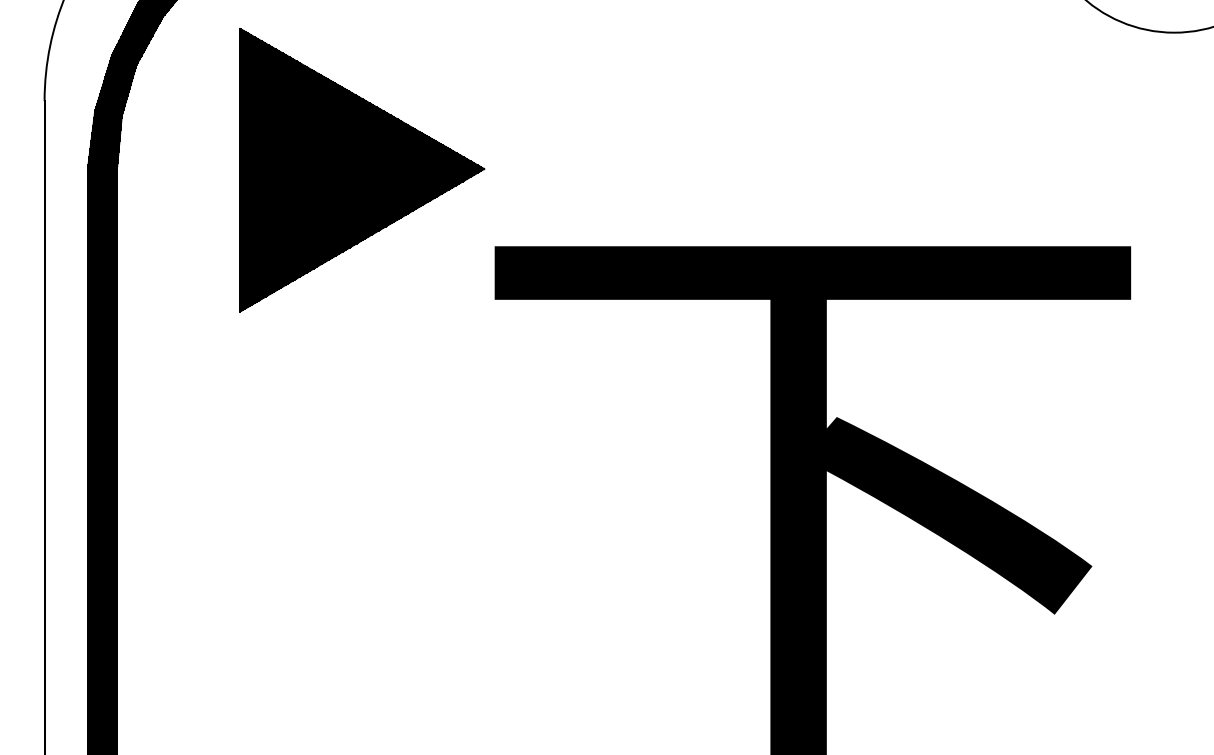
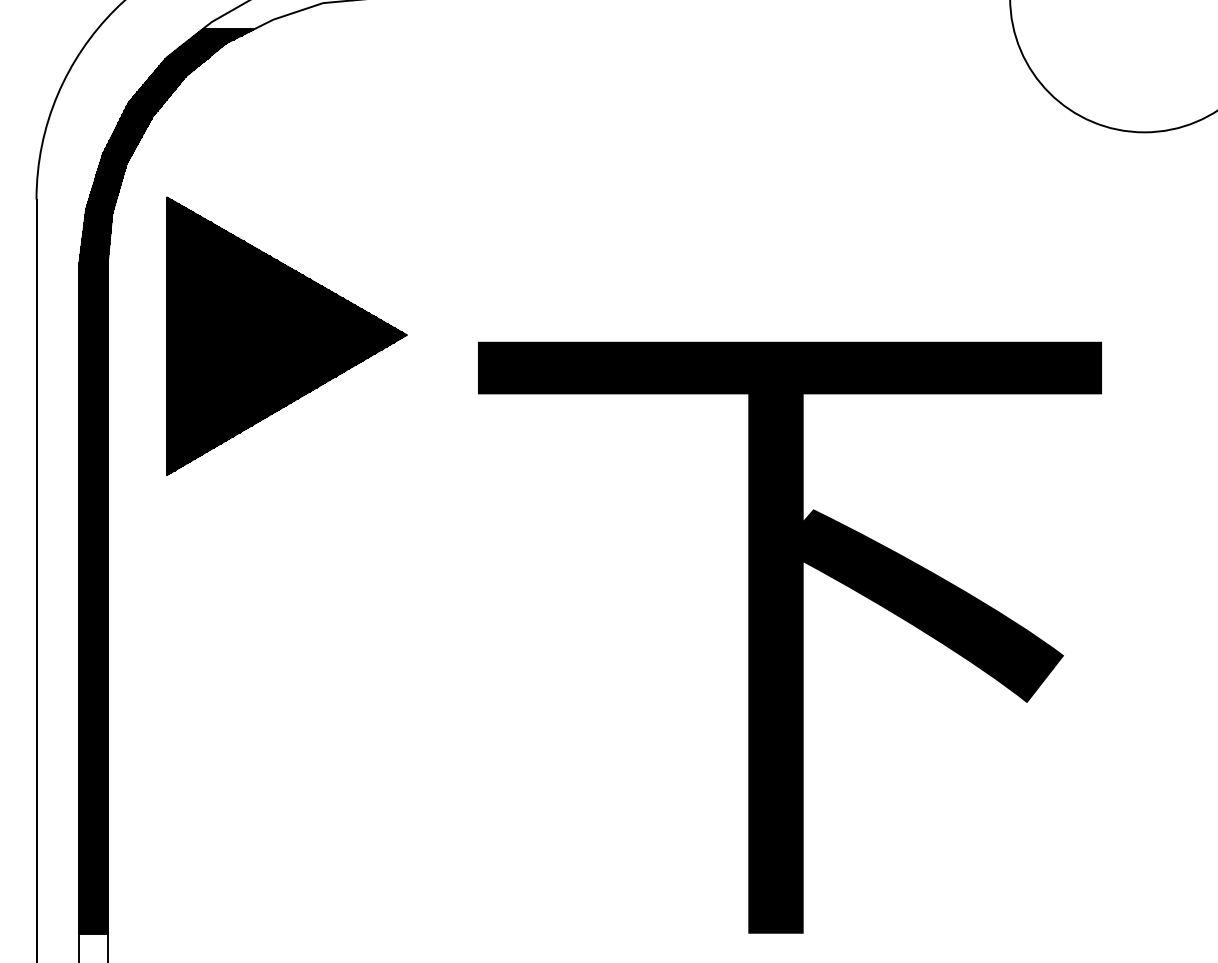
part: (361, 169) -> (286, 335), moved

